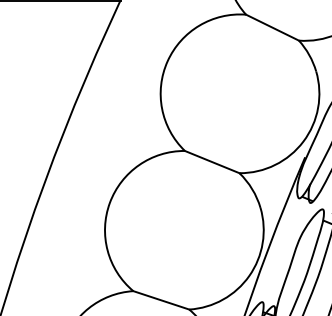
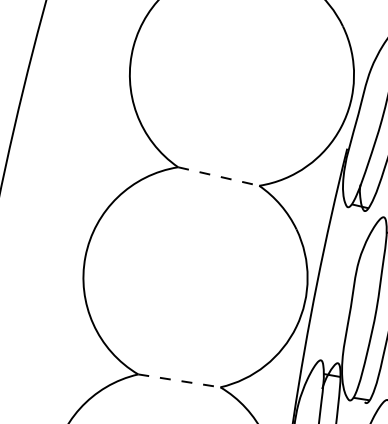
line: (212, 162) -> (219, 177), solid -> dashed
line: (161, 300) -> (179, 381), solid -> dashed

